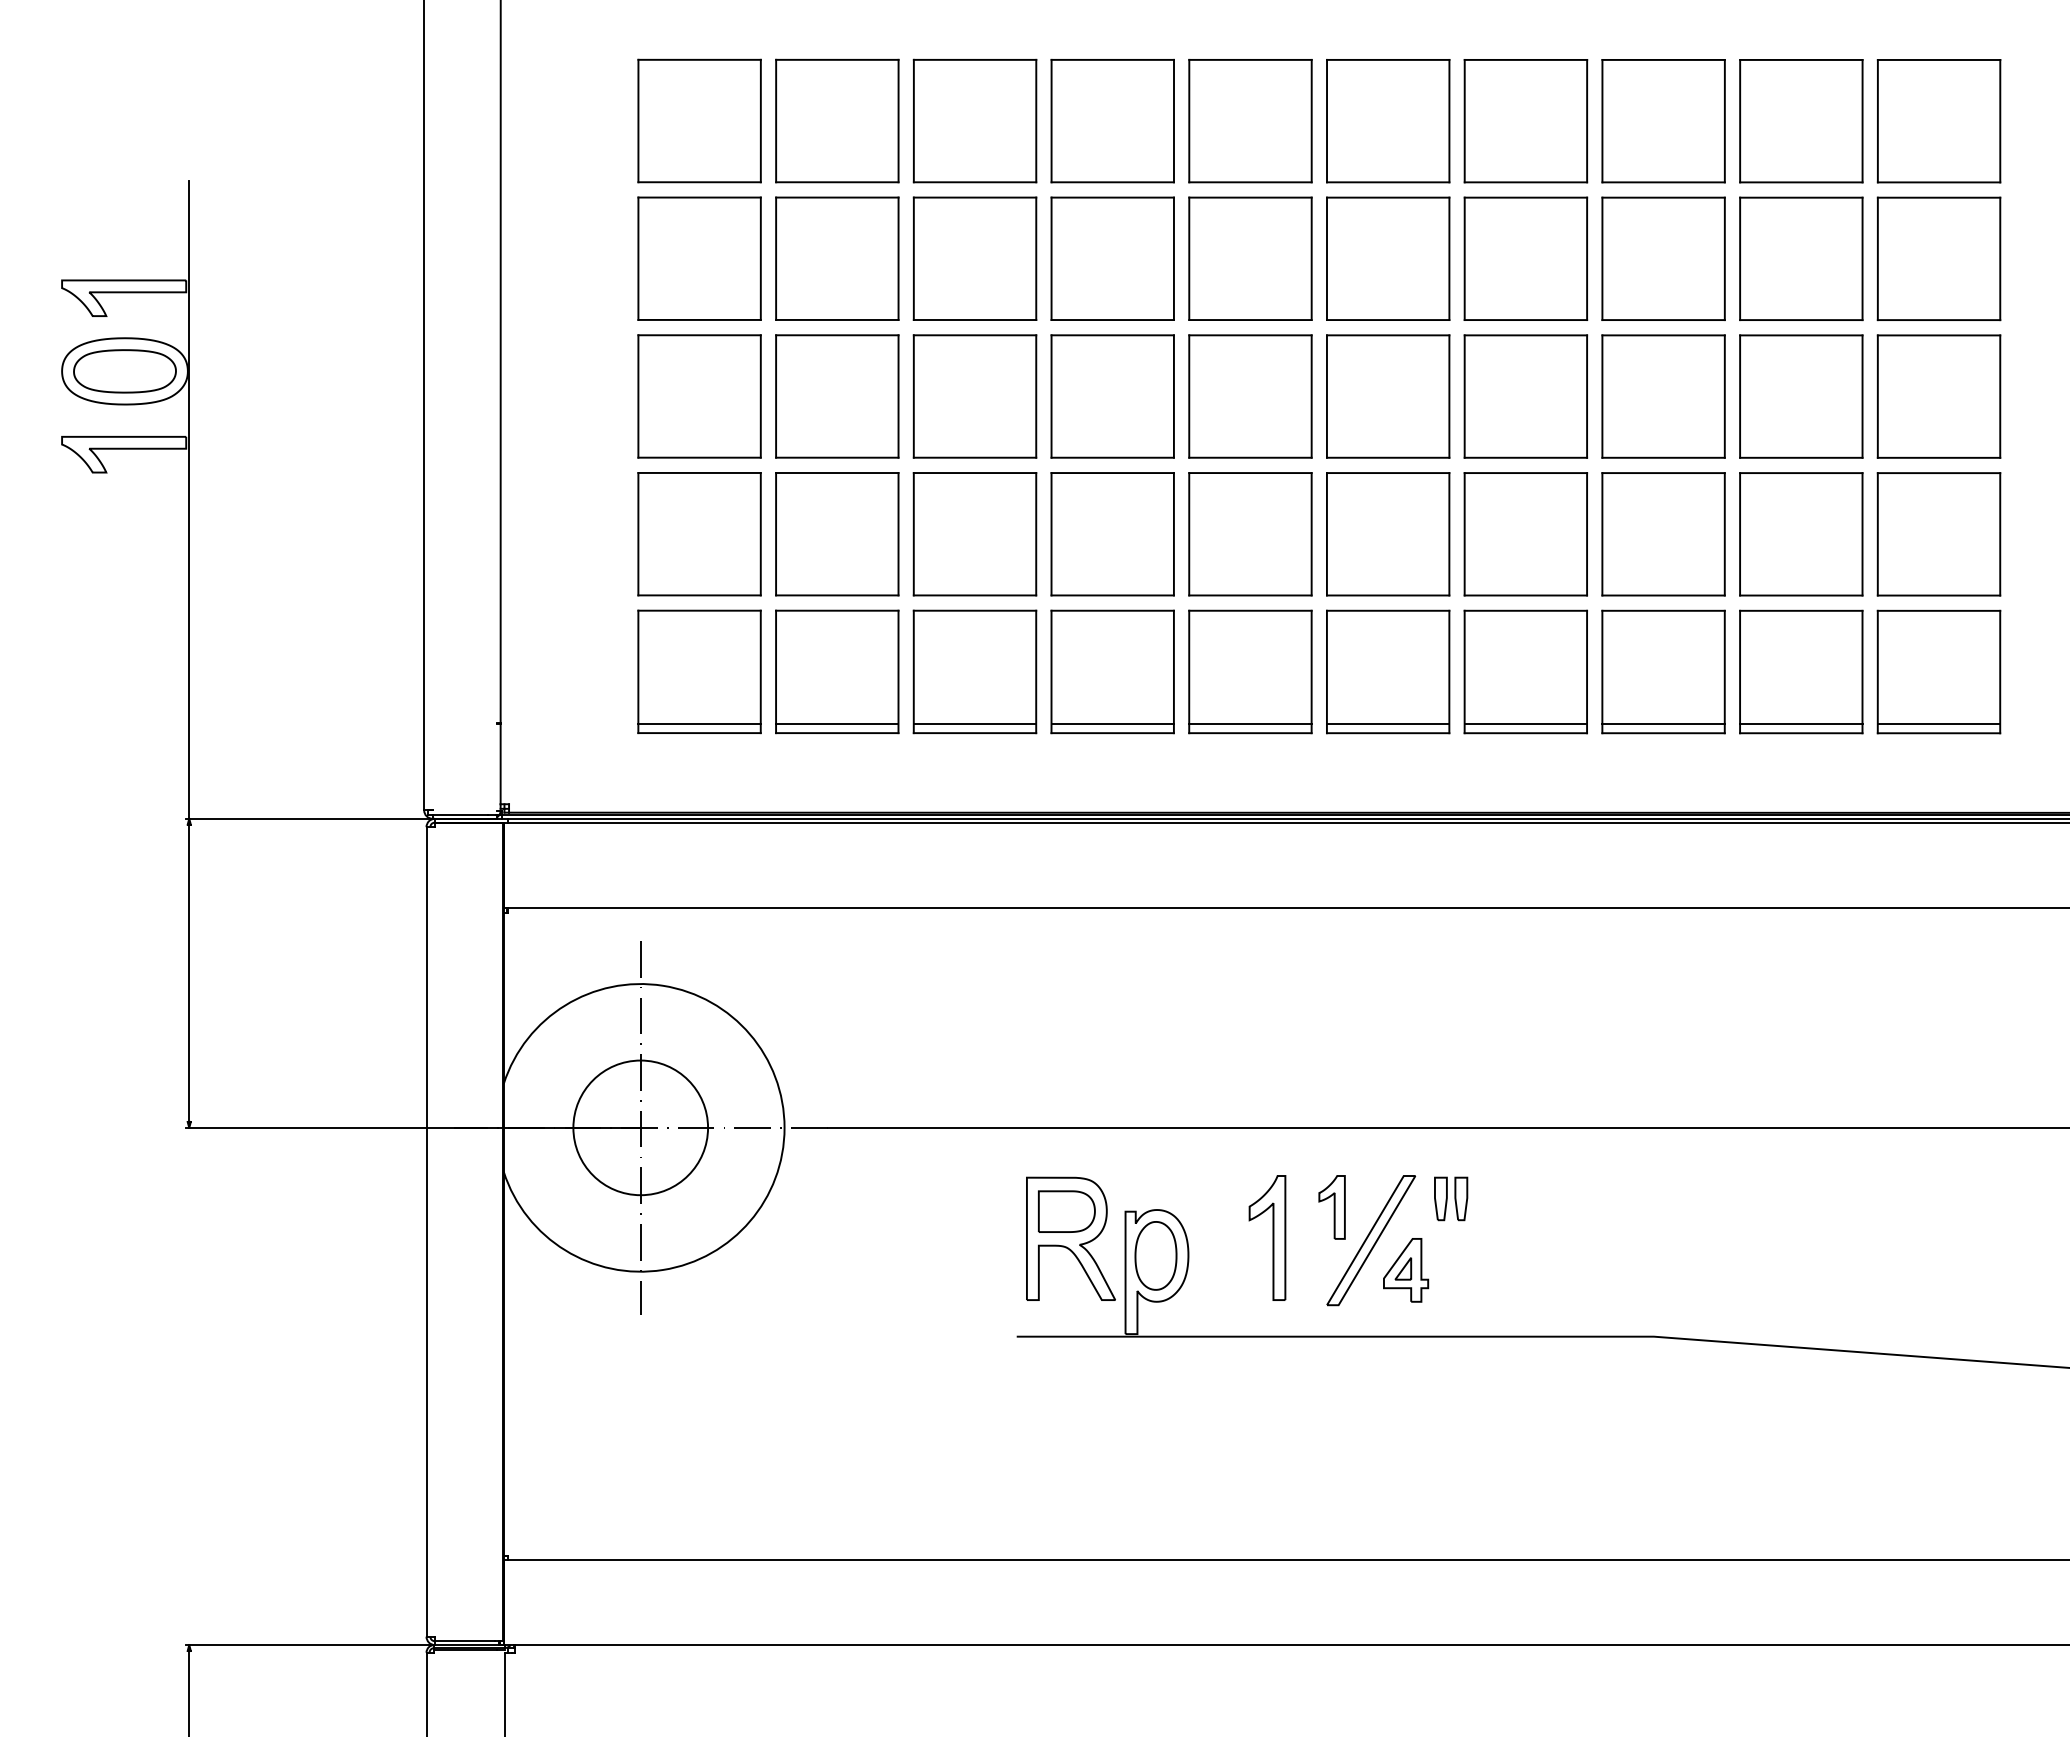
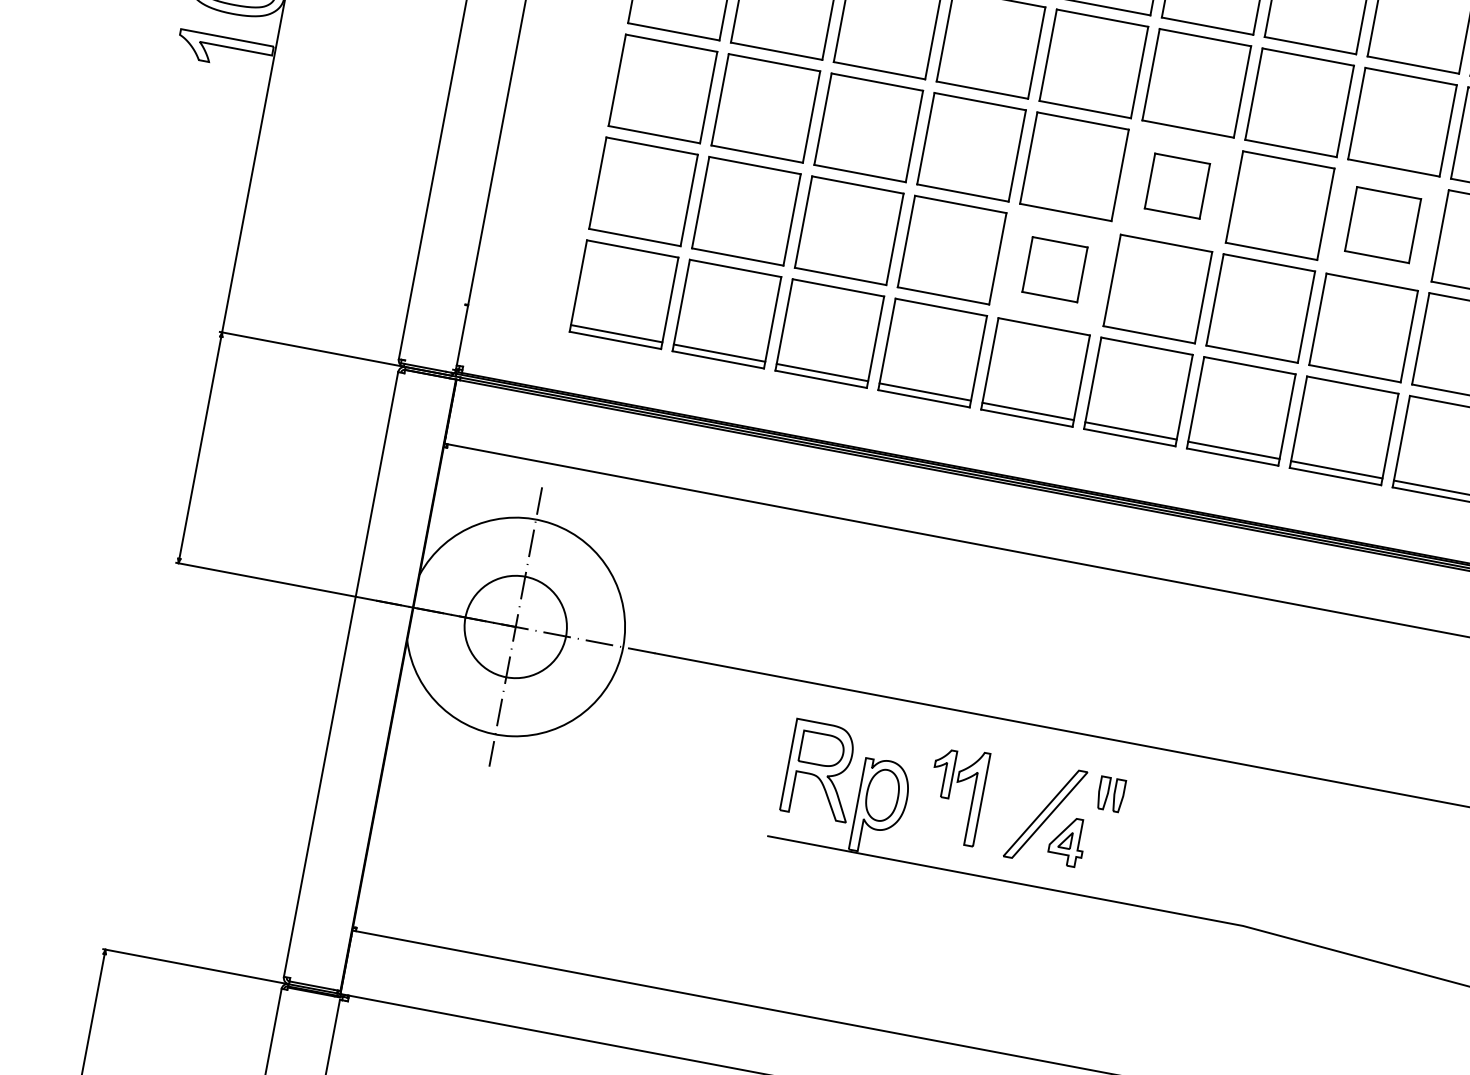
part: (1388, 396) -> (1177, 186), size x0.6
part: (1663, 396) -> (1382, 225), size x0.7
part: (1250, 534) -> (1055, 269), size x0.6
part: (1331, 1207) -> (942, 773), moved

